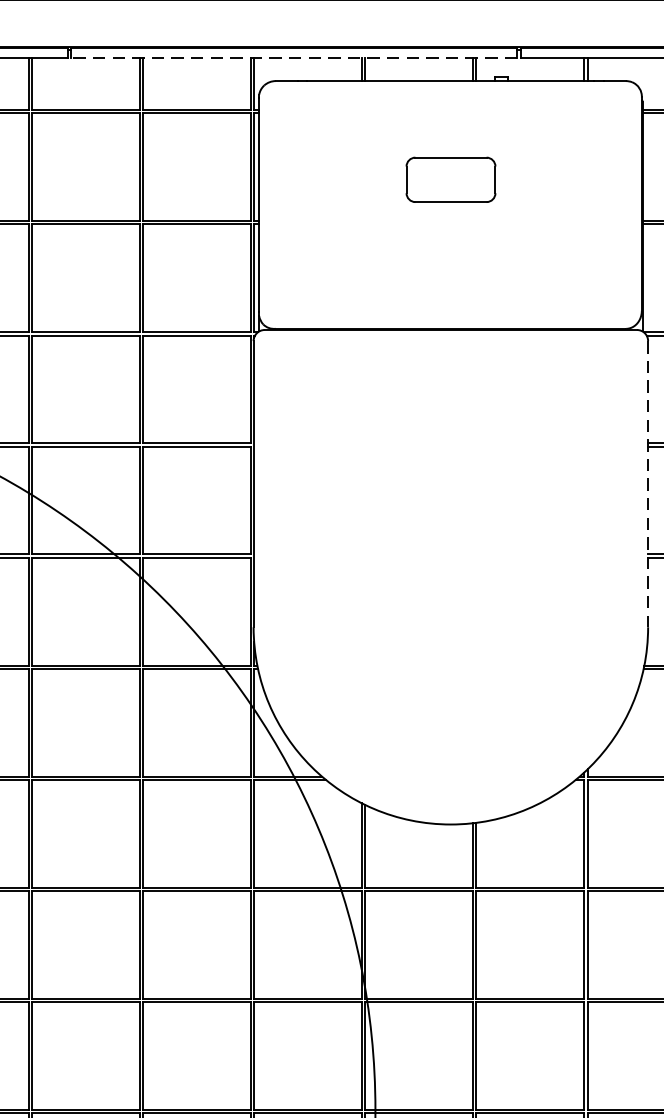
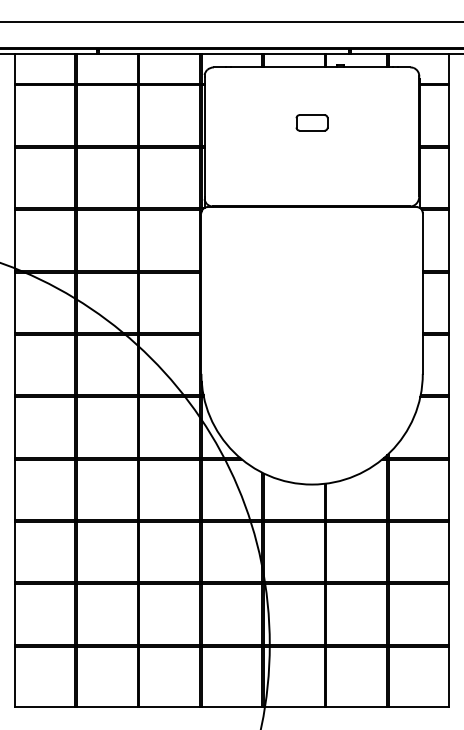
line: (292, 58) -> (223, 54), dashed -> solid
part: (449, 179) -> (311, 122), size x0.62
line: (647, 485) -> (422, 294), dashed -> solid

